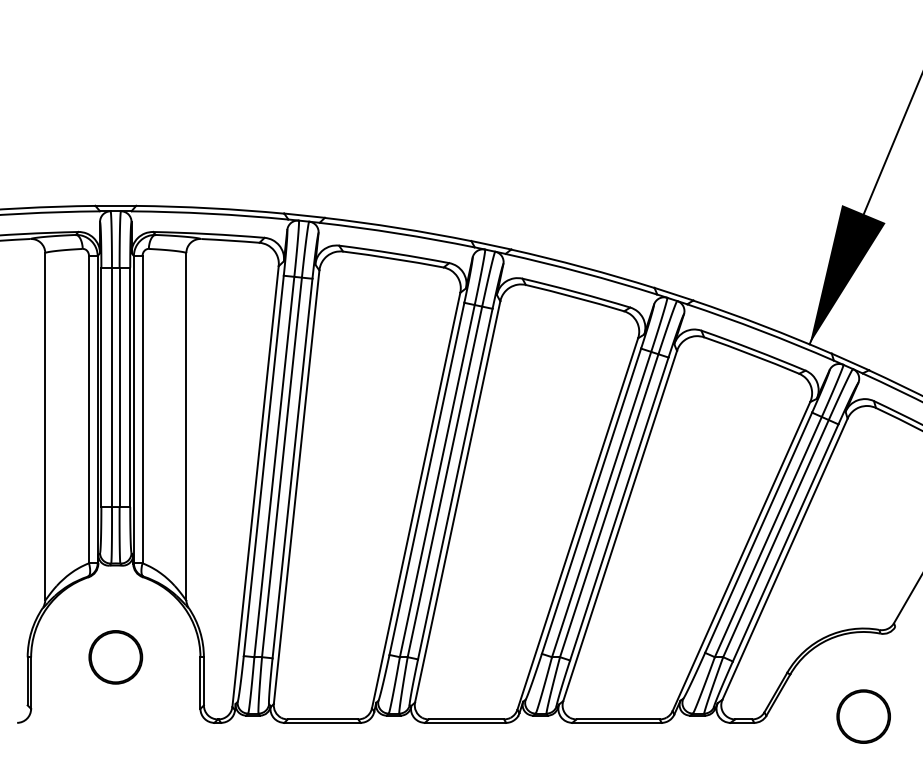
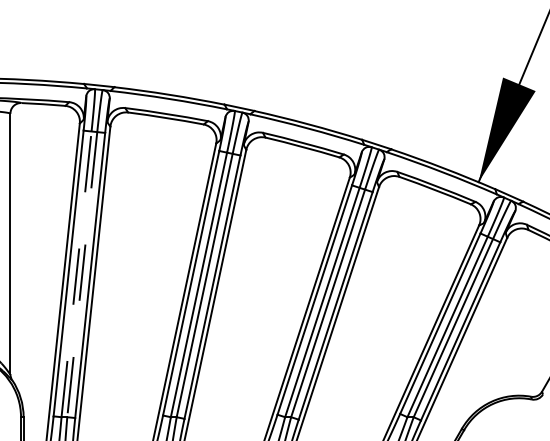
line: (274, 466) -> (76, 273), solid -> dashed
line: (281, 467) -> (81, 274), solid -> dashed

